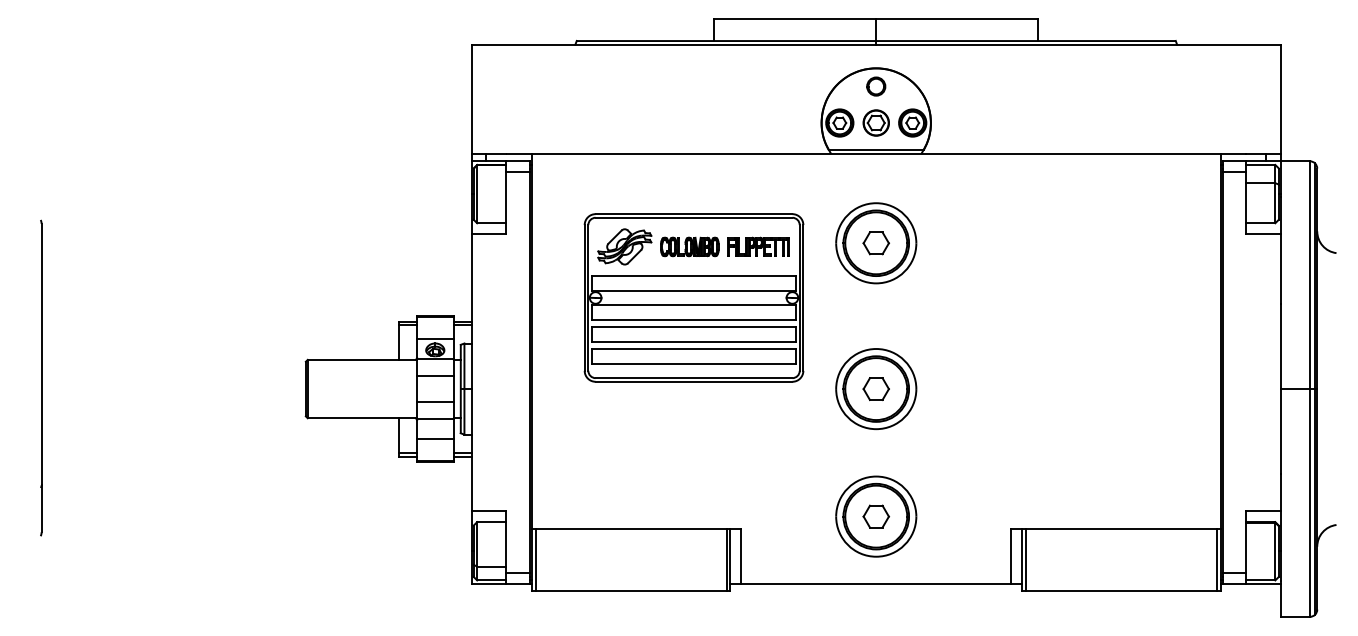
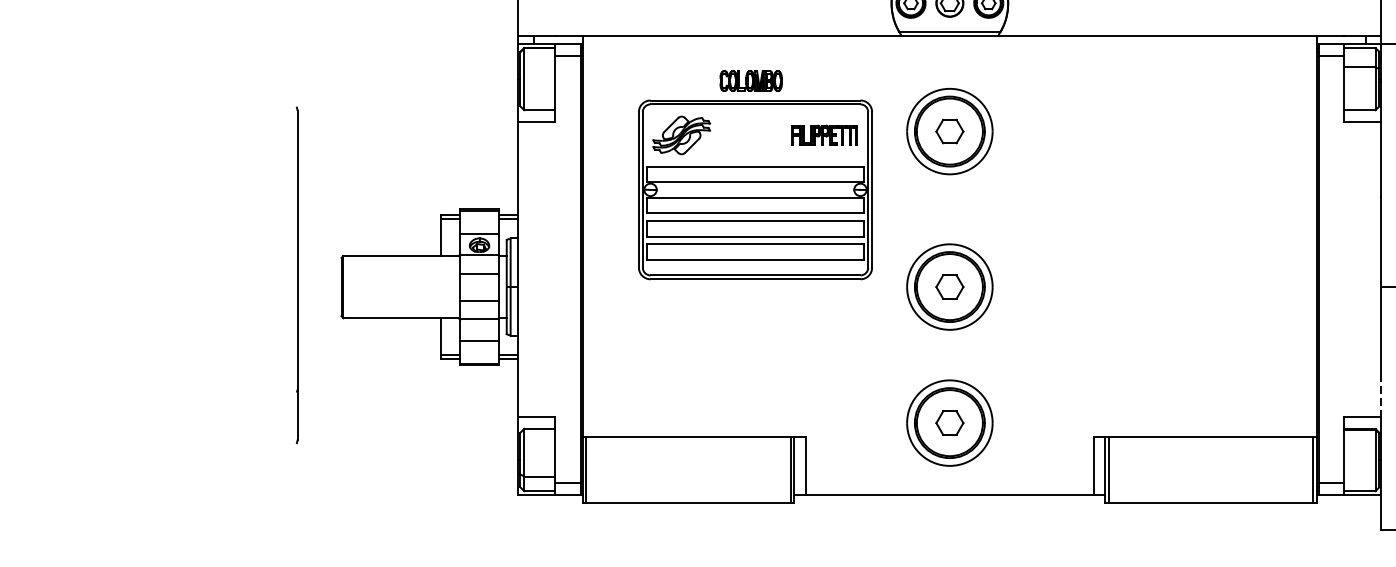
part: (689, 246) -> (750, 80), moved
line: (41, 377) -> (297, 274), moved
line: (1280, 492) -> (1381, 397), solid -> dashed

